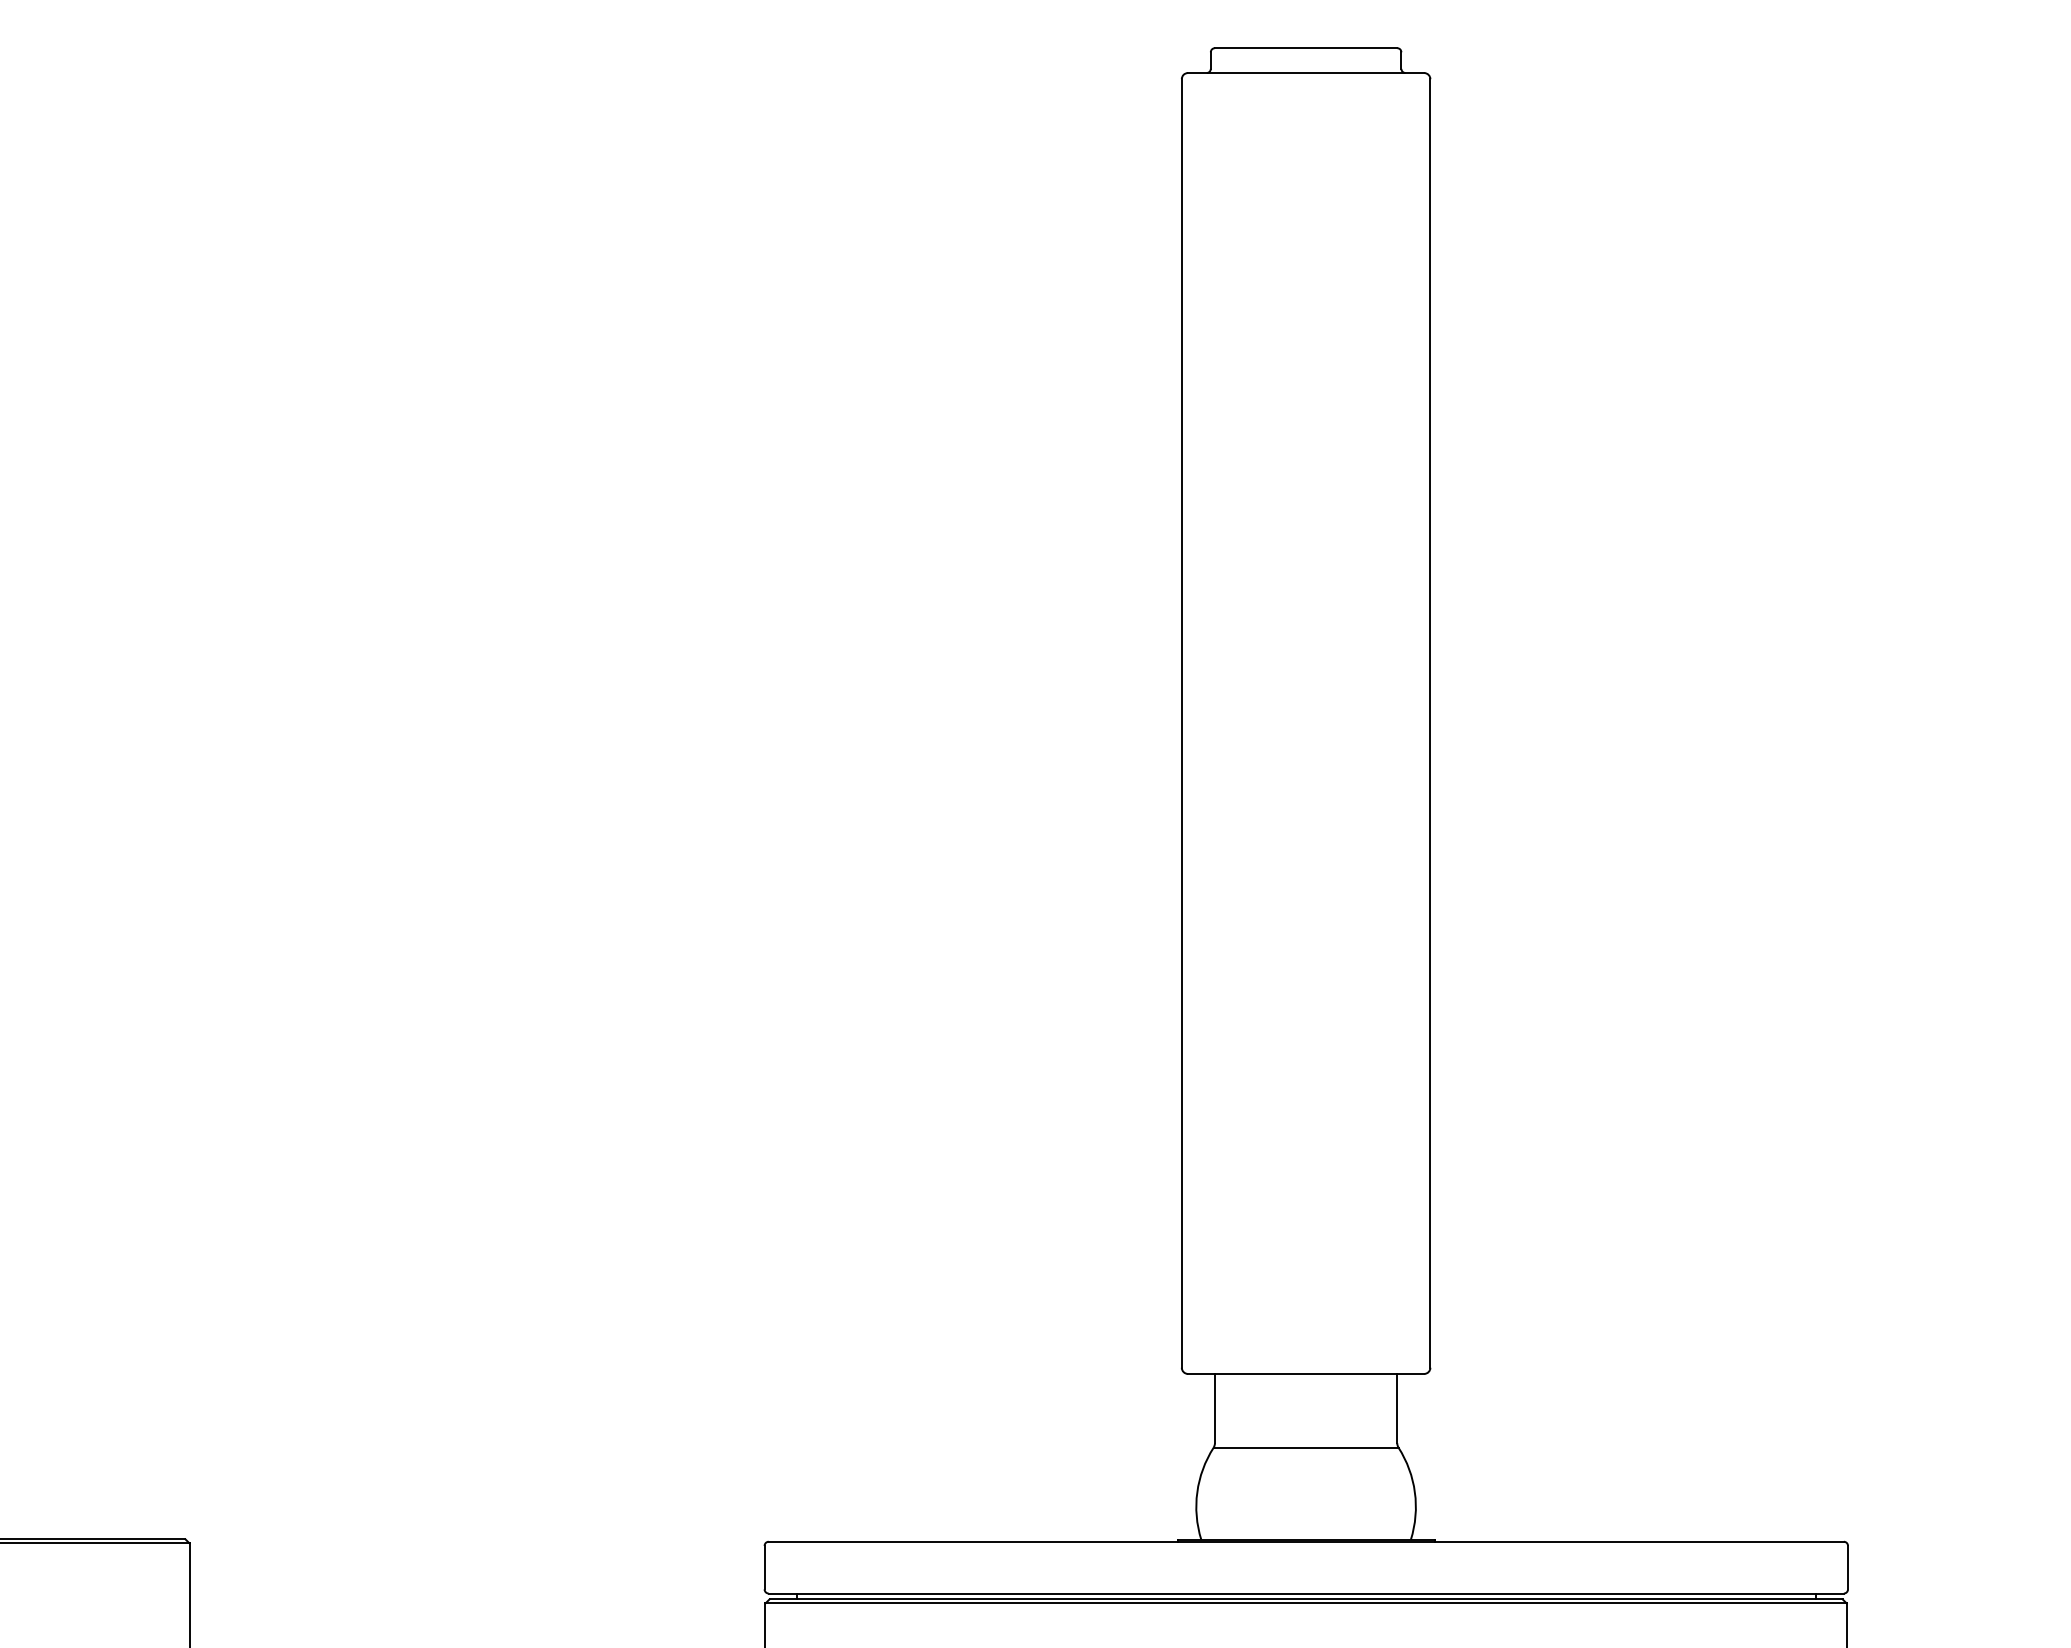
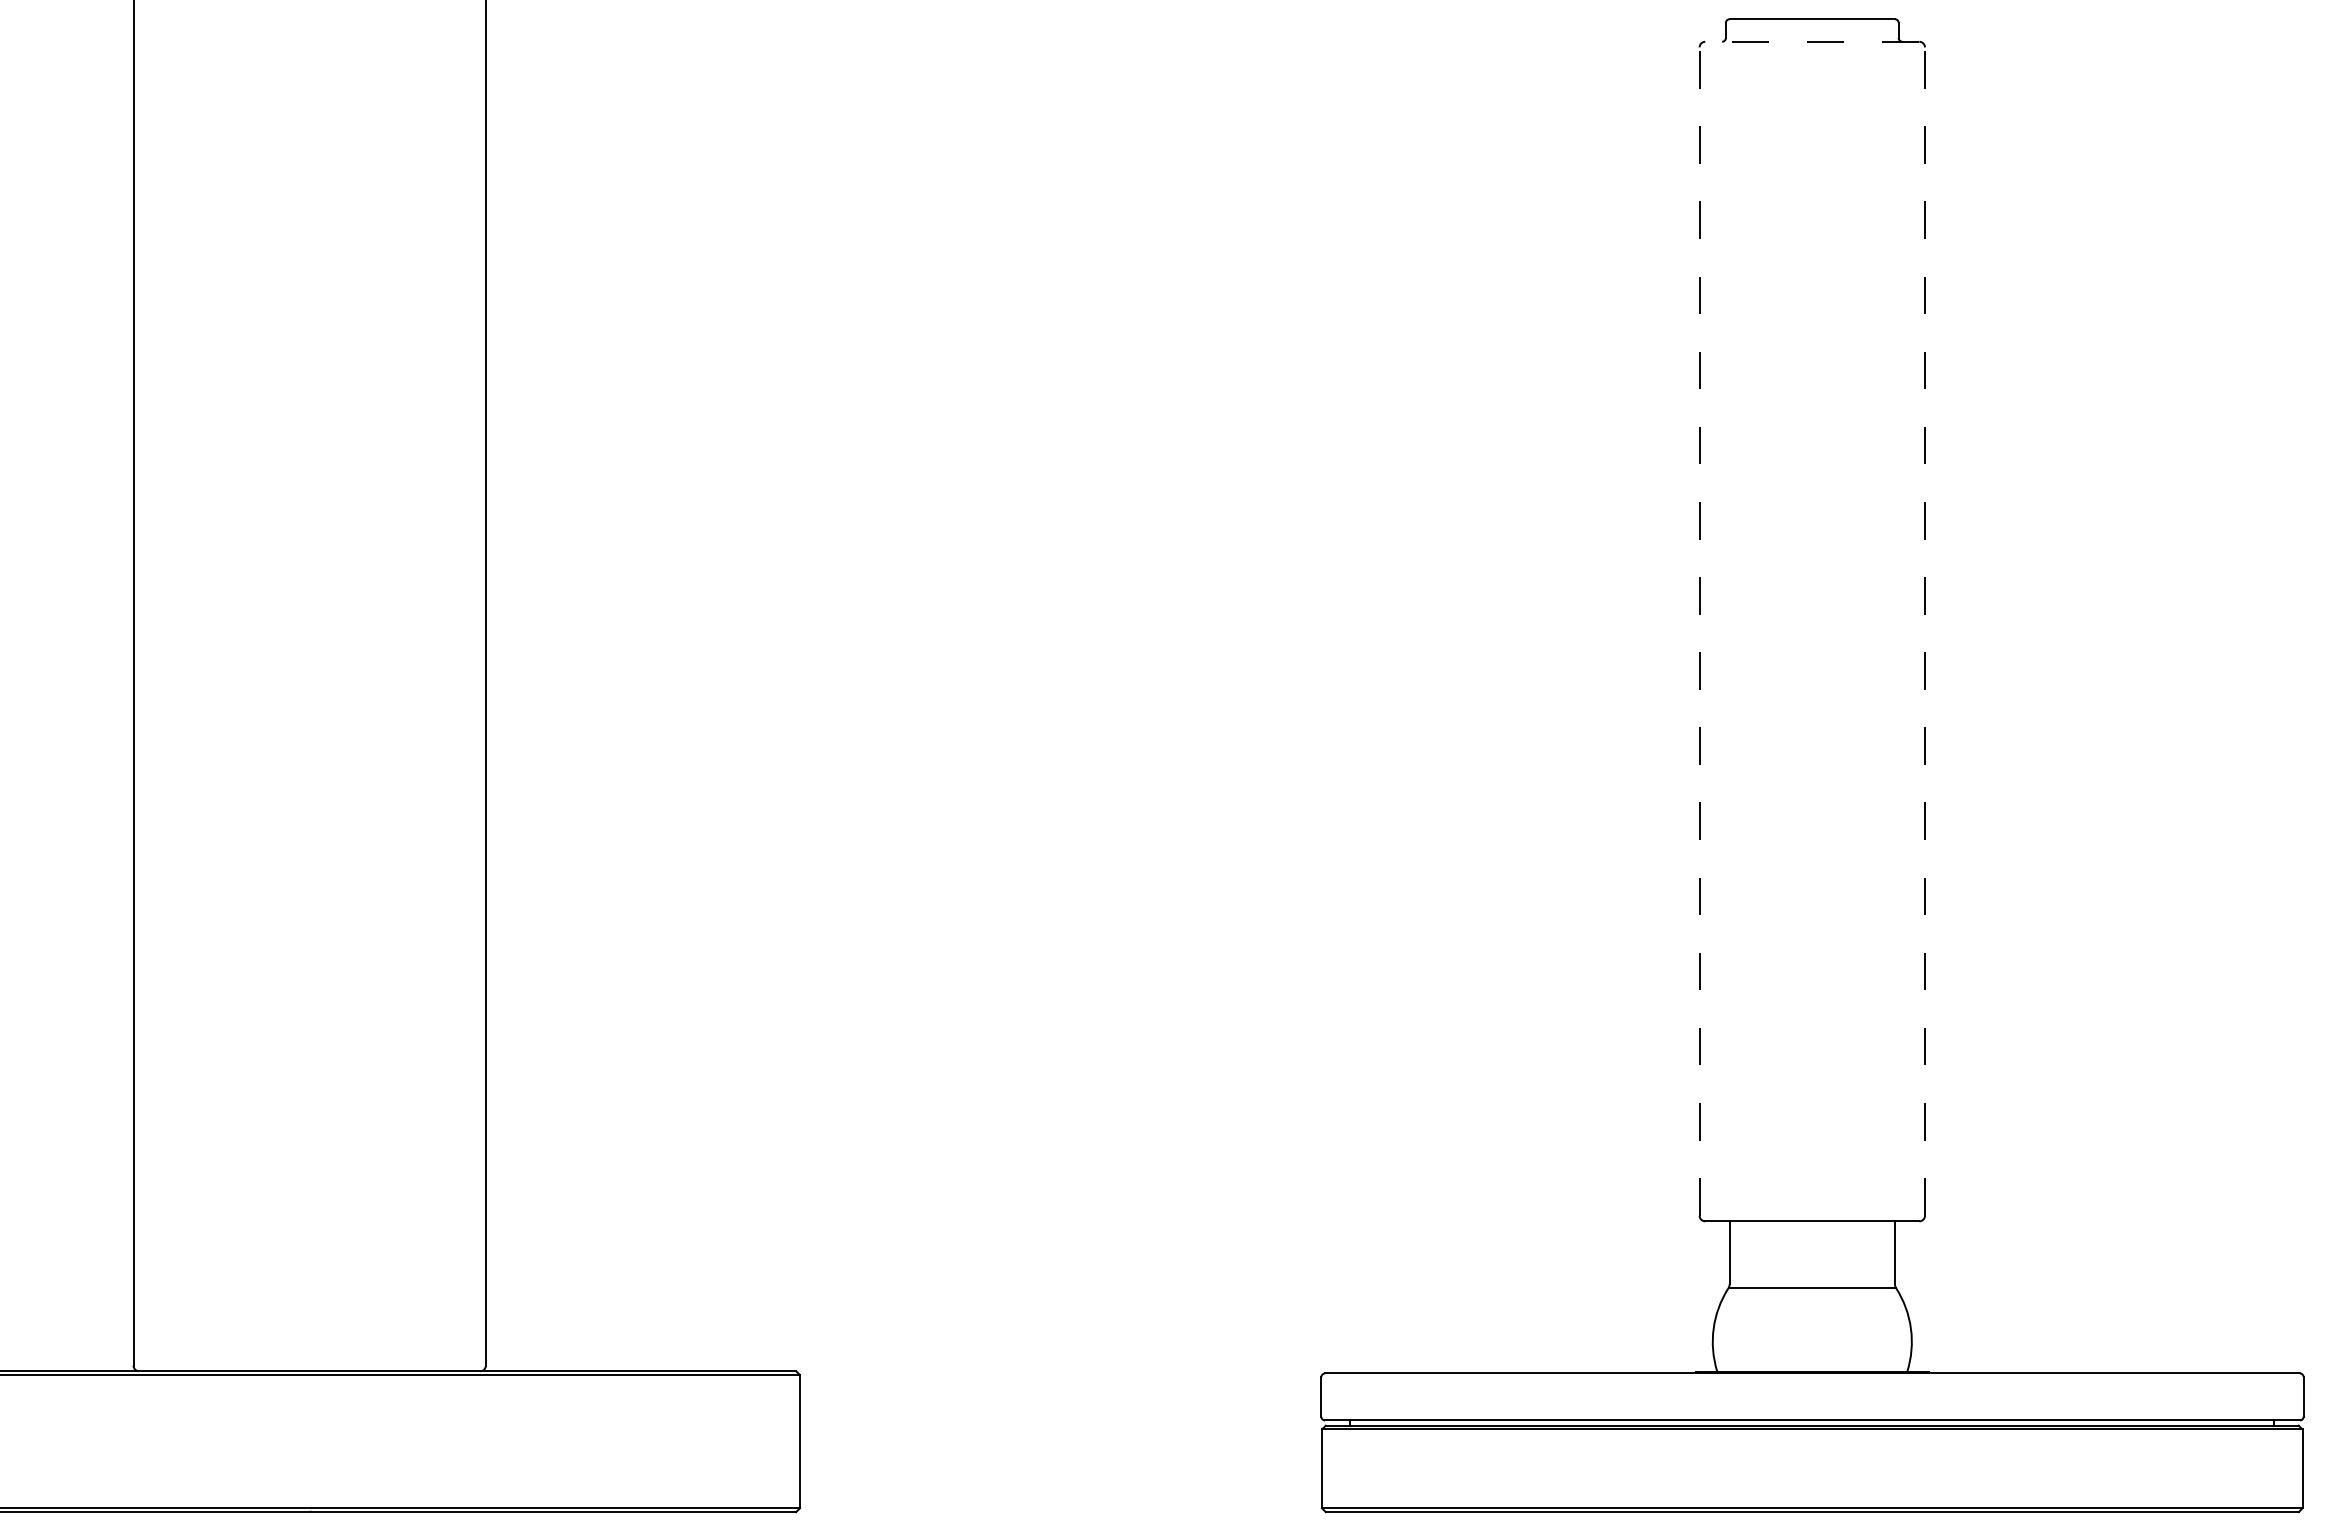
line: (1305, 72) -> (1811, 41), solid -> dashed
line: (1181, 723) -> (1699, 631), solid -> dashed
line: (1430, 723) -> (1925, 631), solid -> dashed

